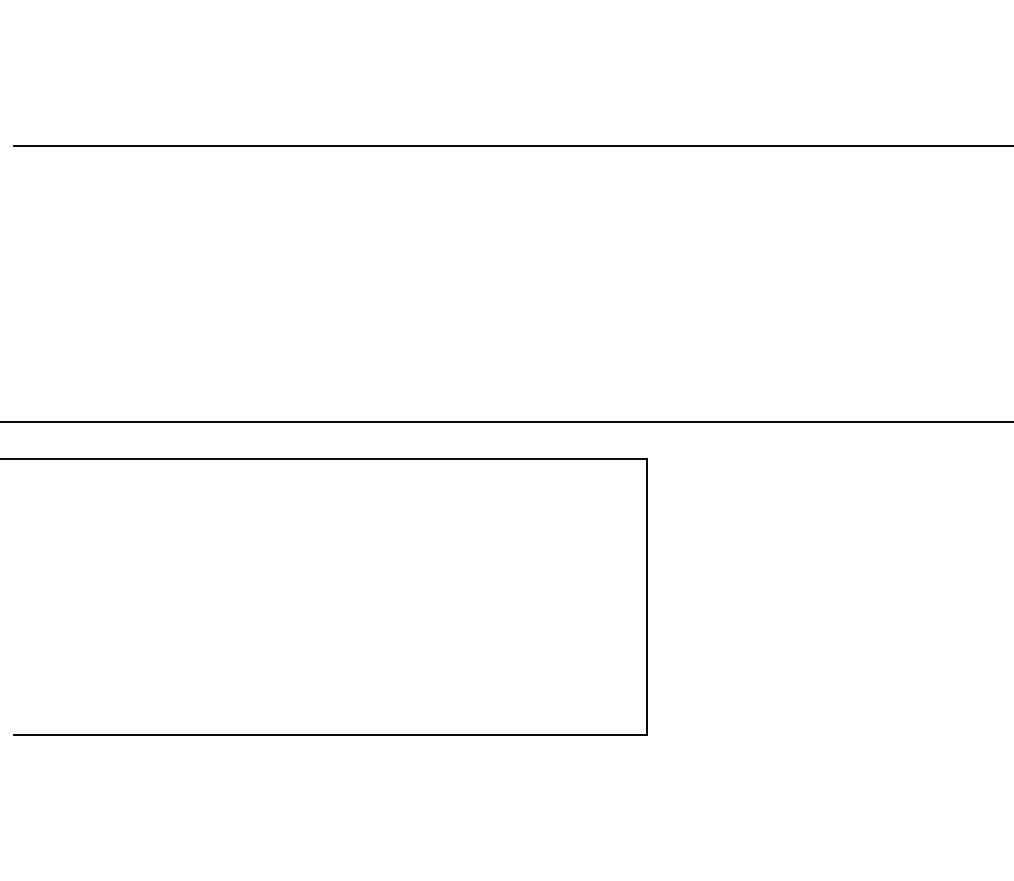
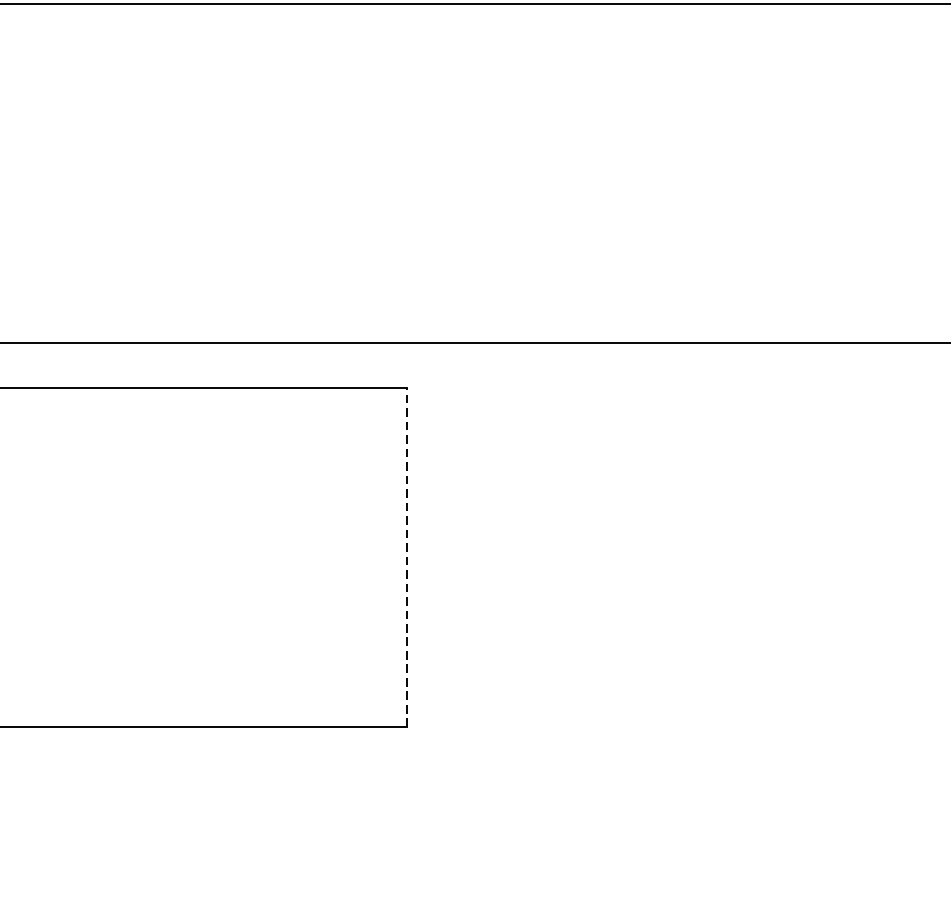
line: (646, 596) -> (406, 556), solid -> dashed

